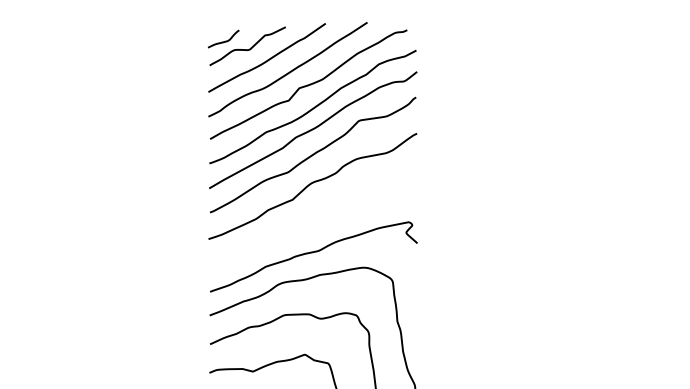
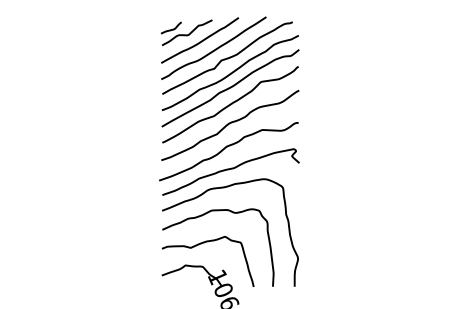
curve: (307, 221) -> (226, 148), added

